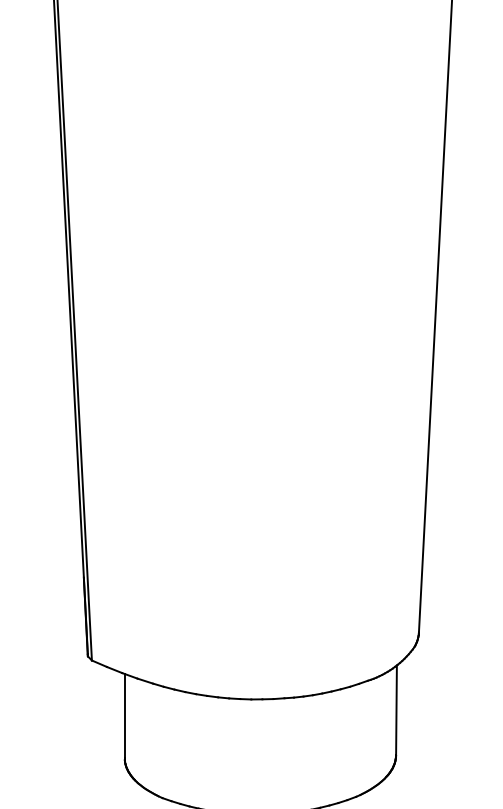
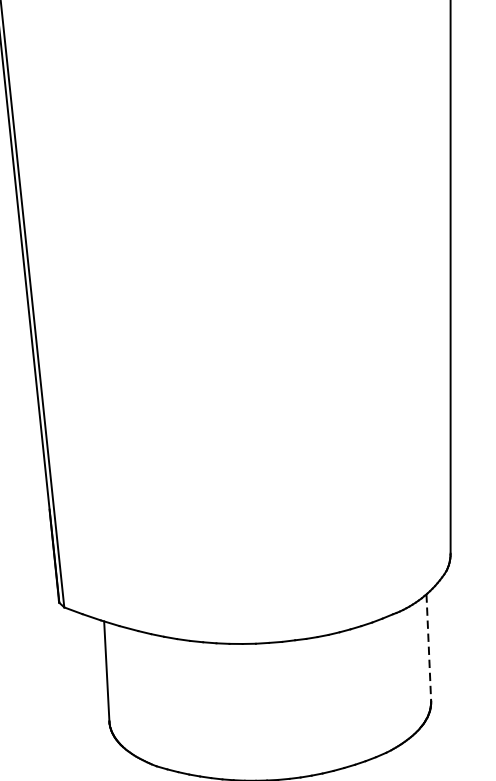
line: (396, 710) -> (428, 647), solid -> dashed

